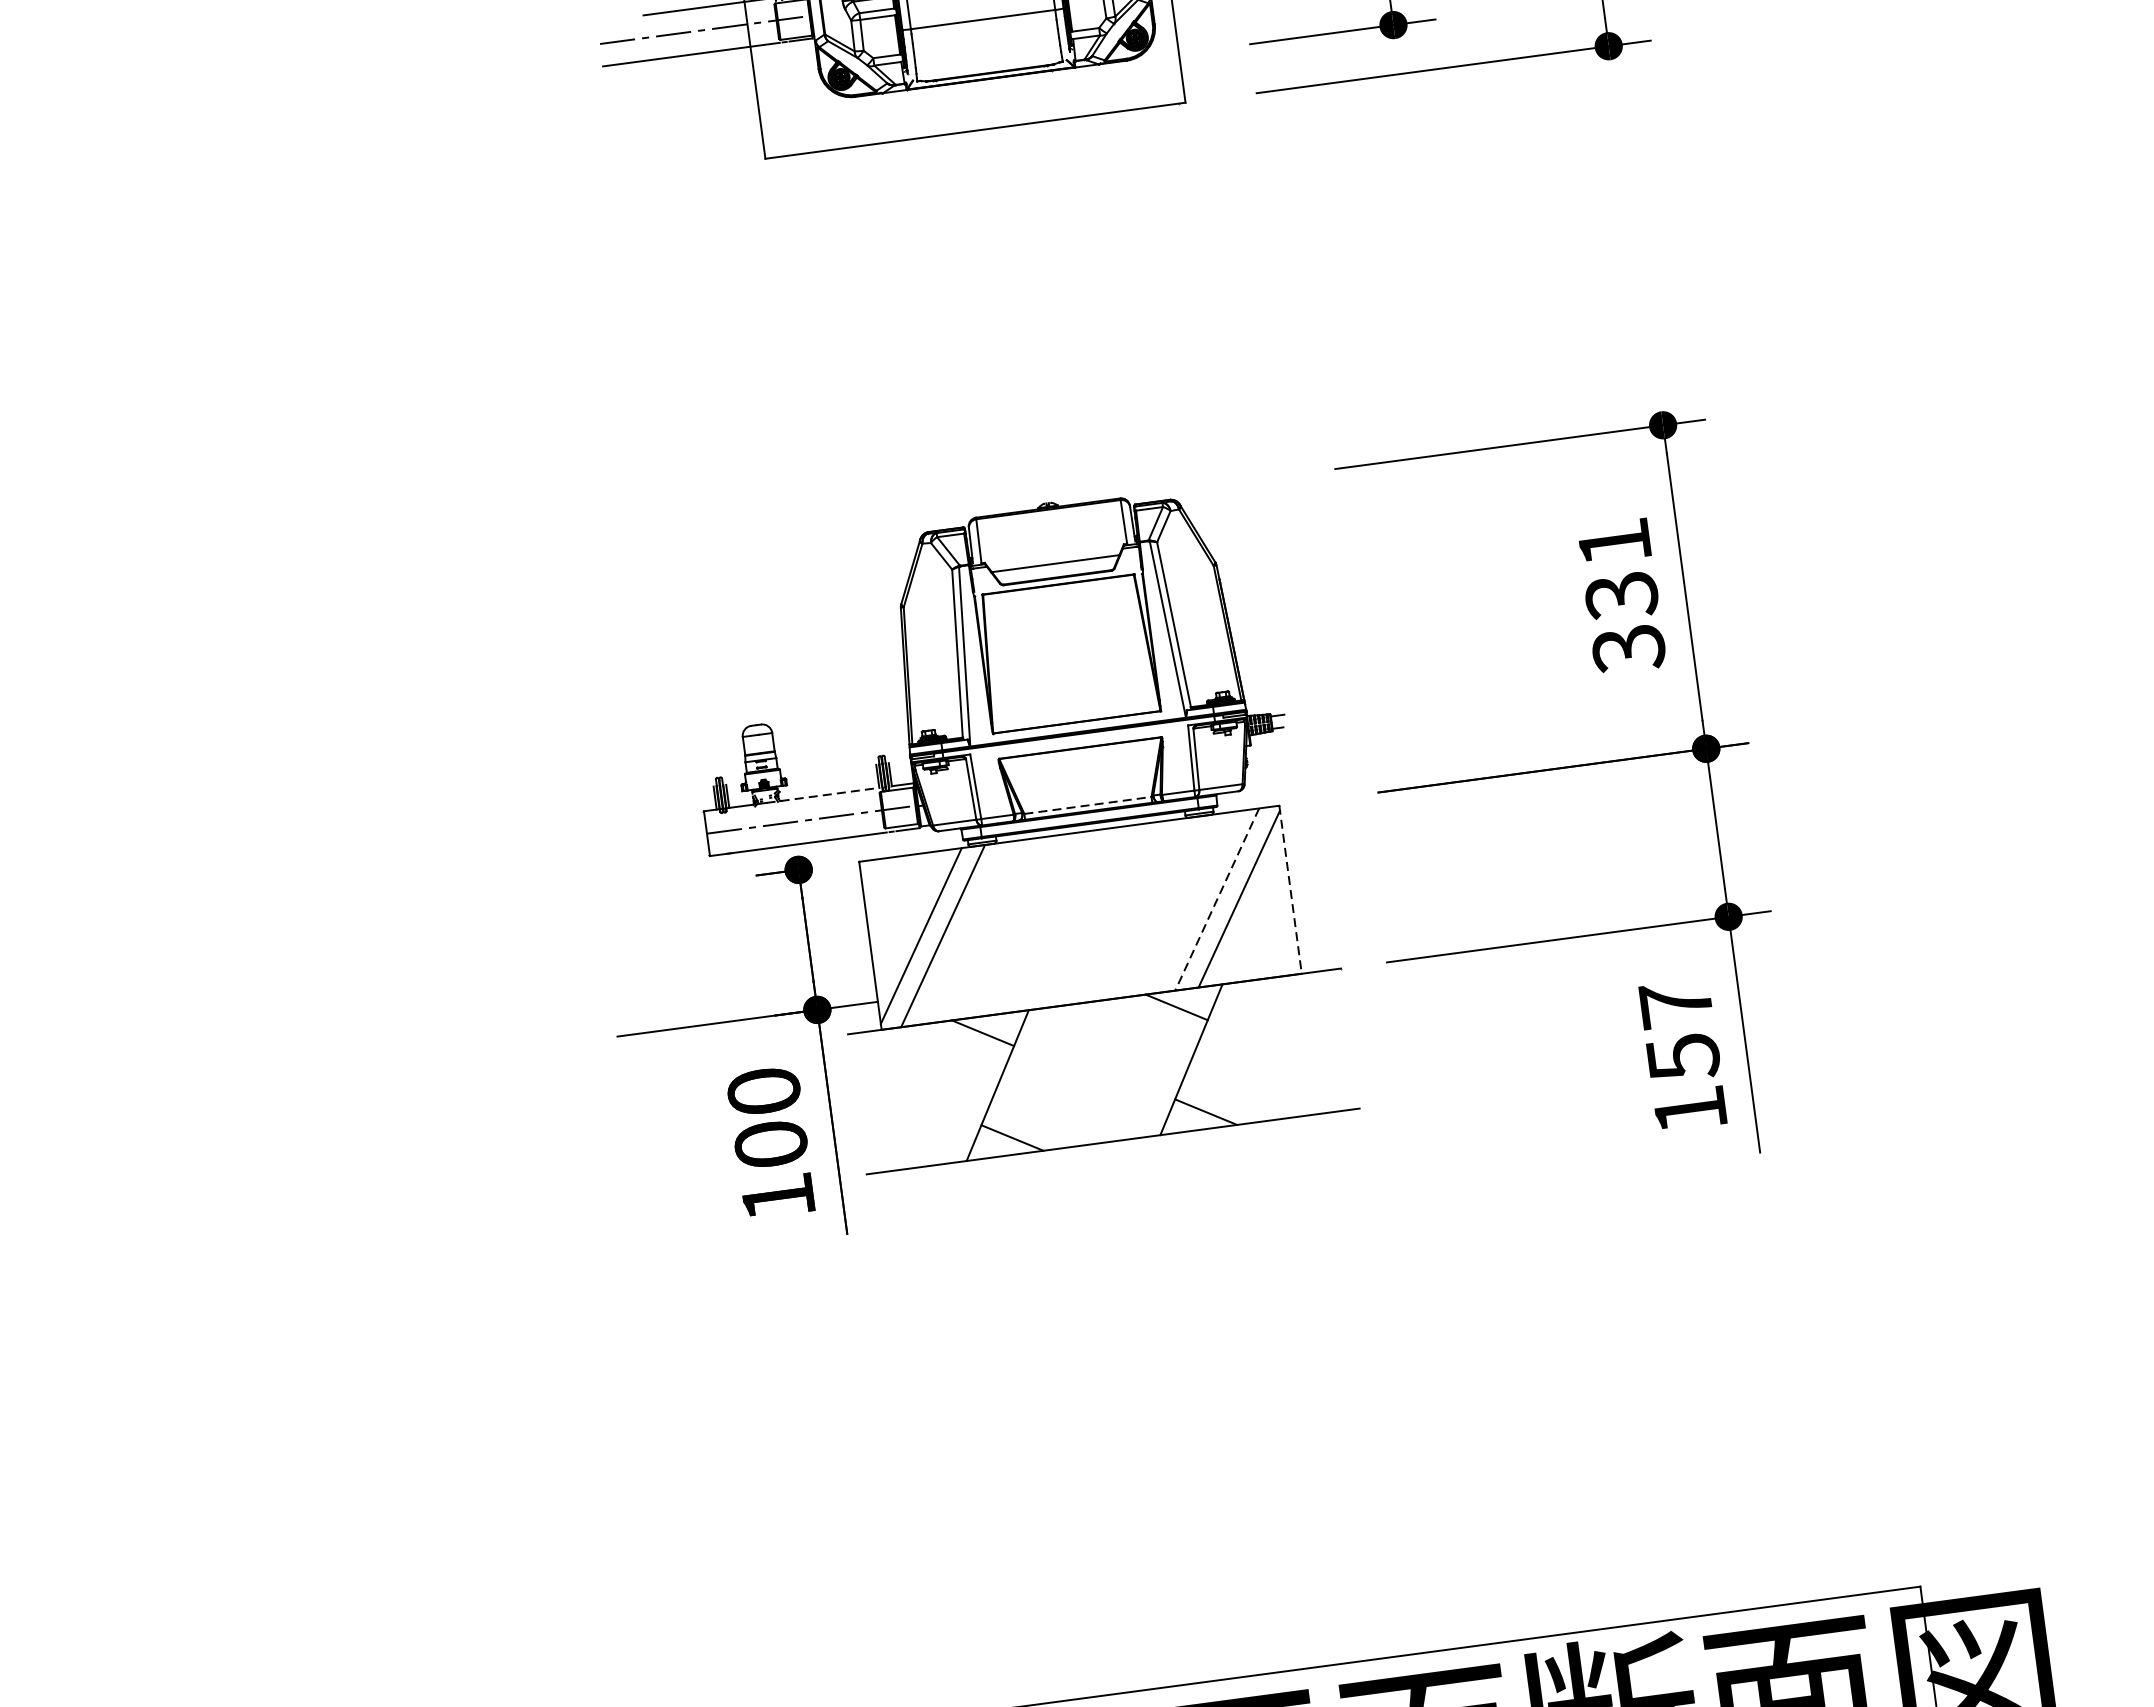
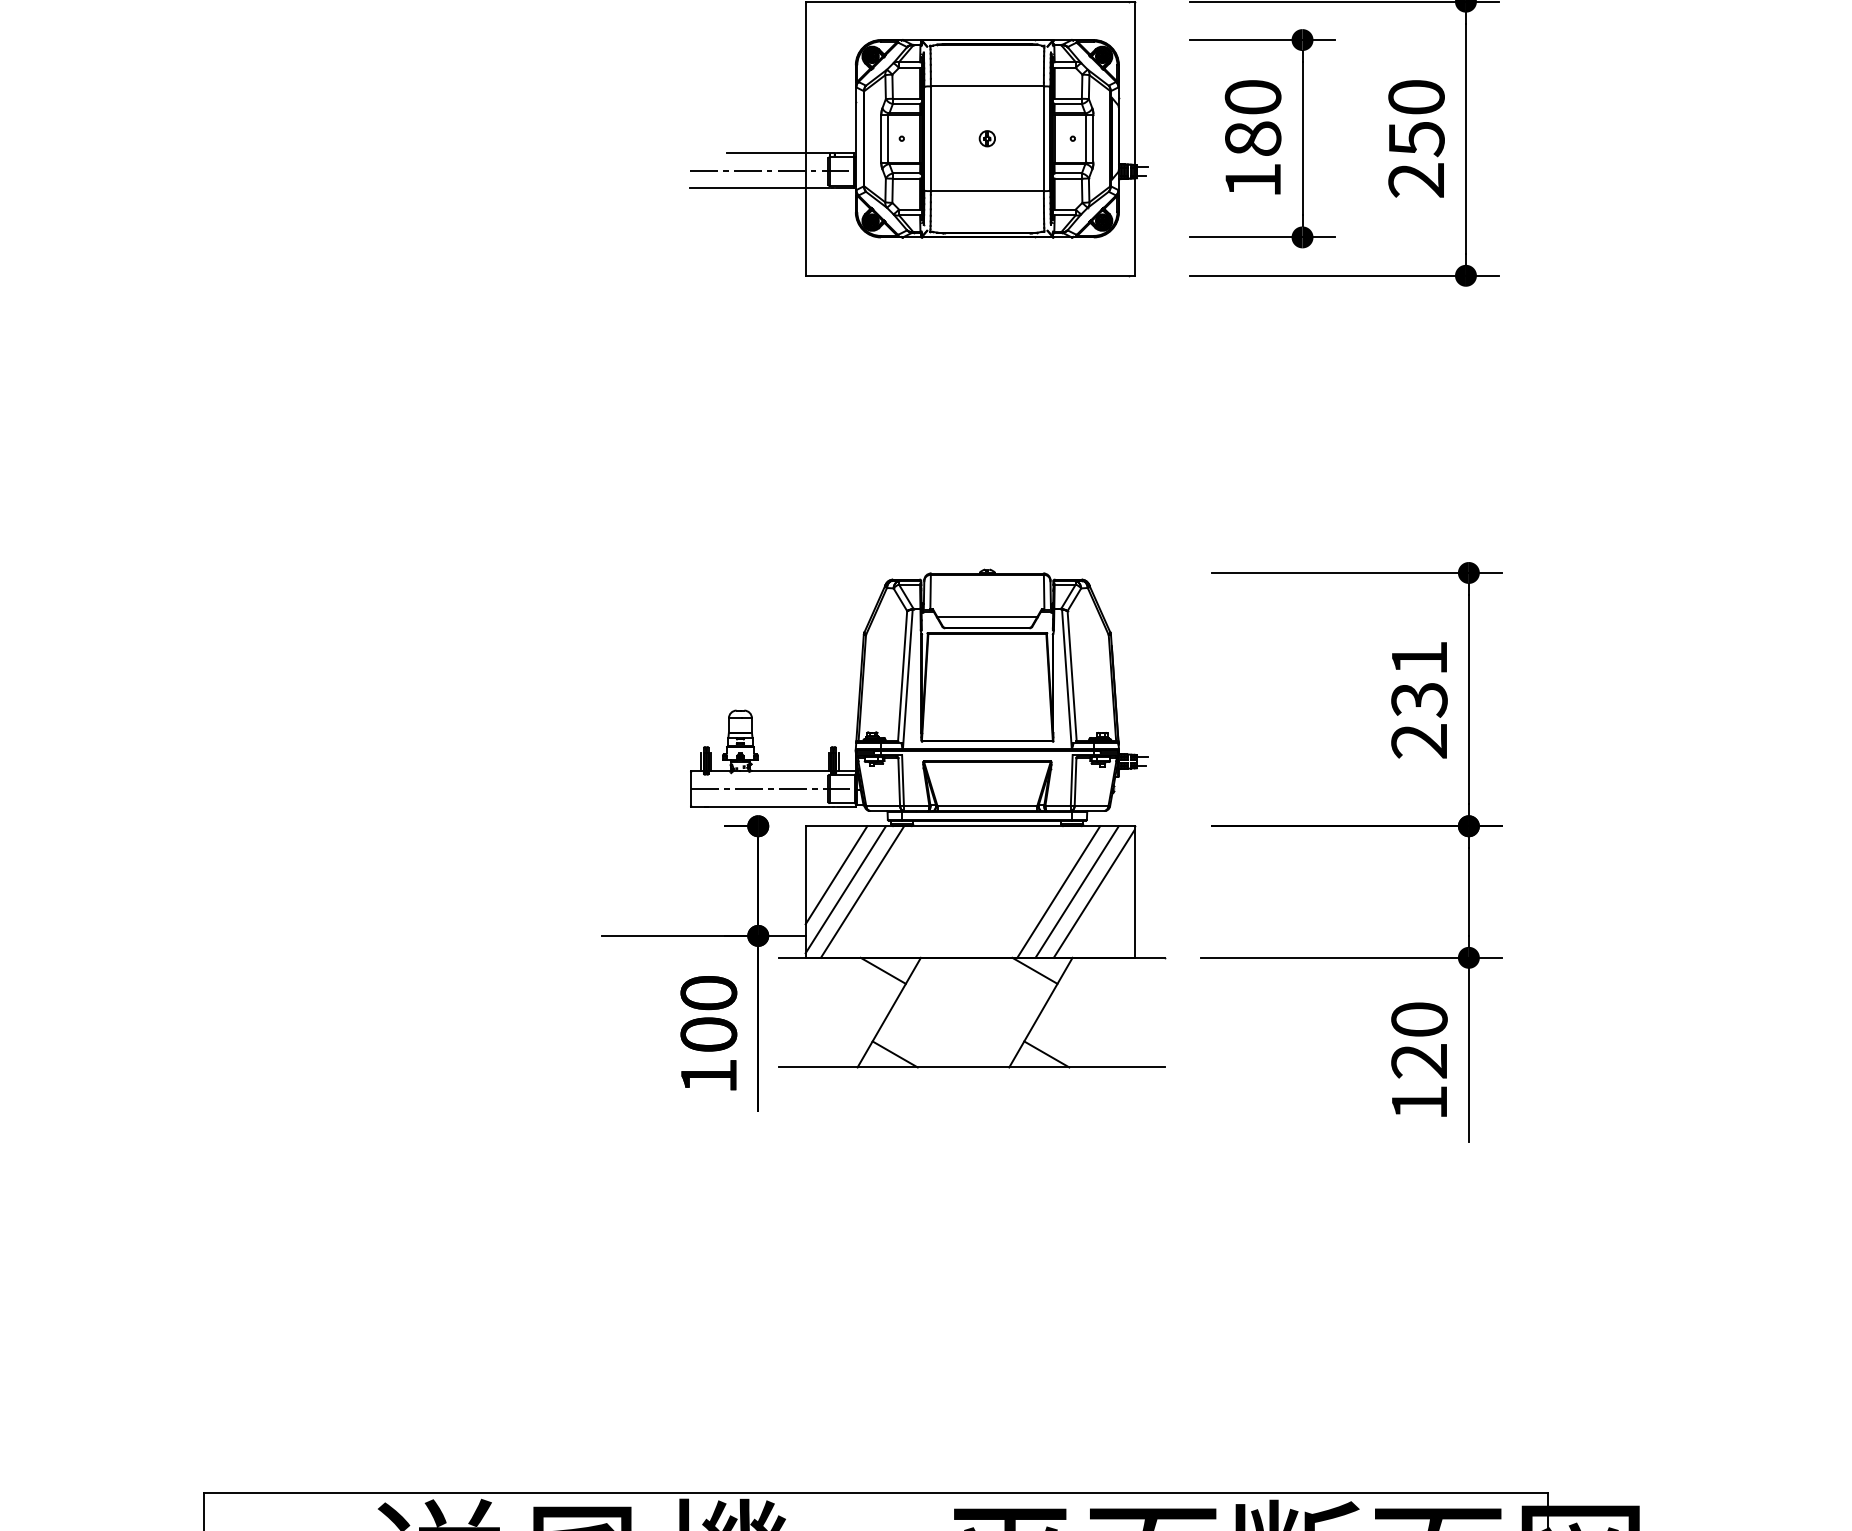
text: (1628, 648) -> (1419, 741), 331 -> 231
line: (824, 795) -> (785, 771), dashed -> solid
line: (1088, 805) -> (987, 806), dashed -> solid
line: (1290, 890) -> (1134, 892), dashed -> solid
line: (1217, 900) -> (1077, 892), dashed -> solid
line: (1193, 902) -> (1058, 891), added
line: (907, 919) -> (836, 875), added
text: (1679, 1030) -> (1419, 1040), 157 -> 120

